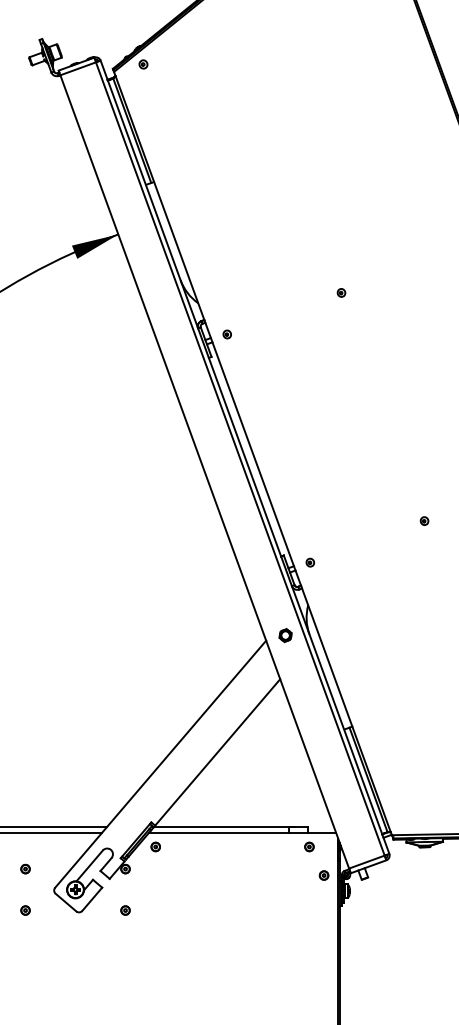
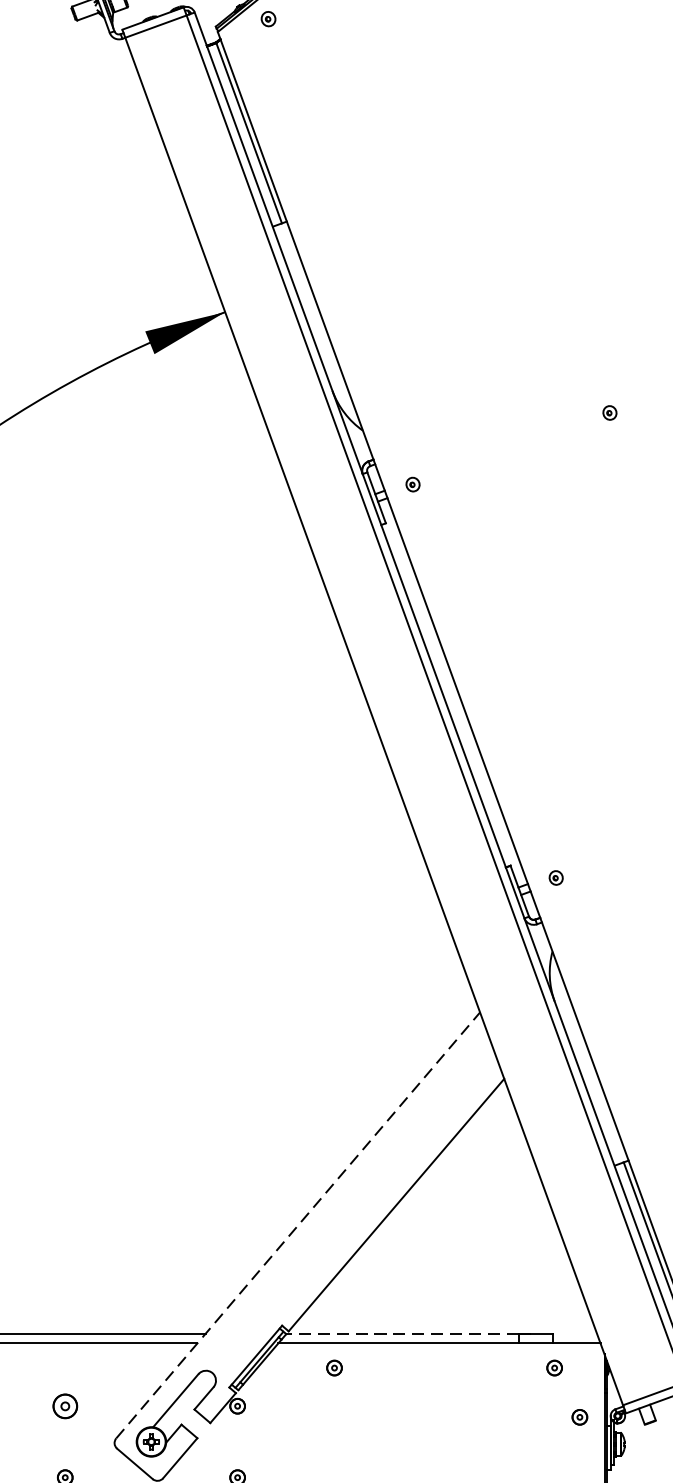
part: (285, 635) -> (513, 1003), removed
line: (161, 763) -> (299, 1224), solid -> dashed
line: (221, 826) -> (403, 1332), solid -> dashed
part: (155, 846) -> (334, 1367), moved
part: (25, 868) -> (65, 1405), size x1.6

